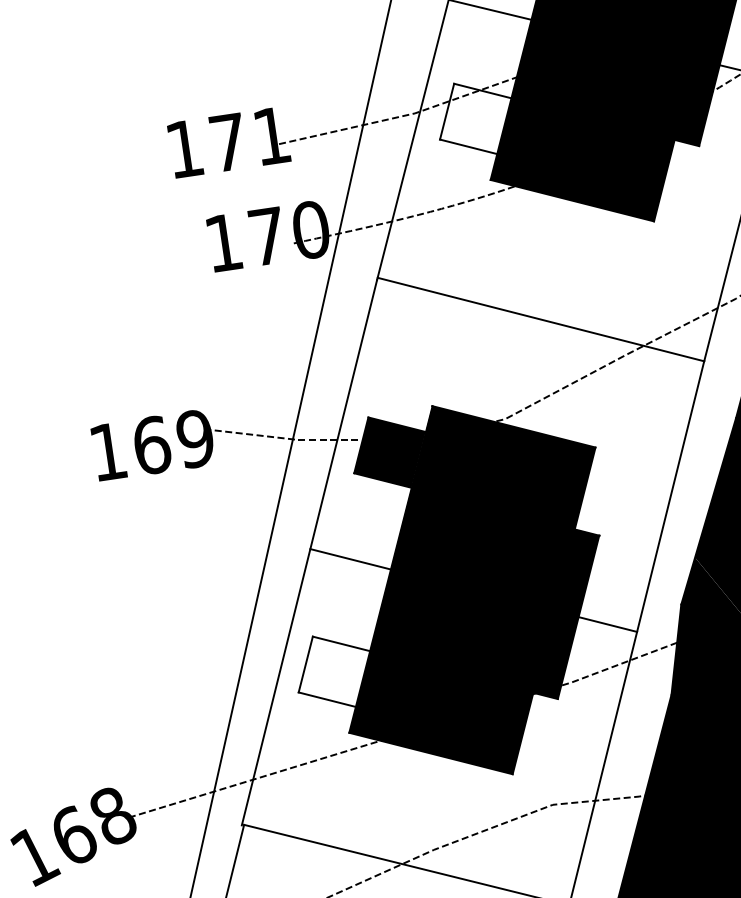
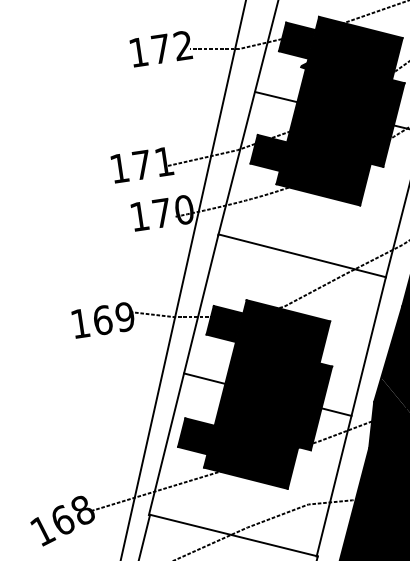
fill: (475, 117) -> (268, 152), added
fill: (334, 672) -> (196, 436), added

